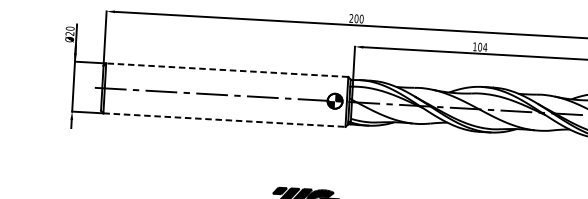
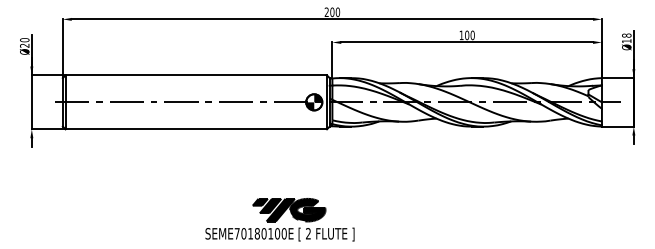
text: (485, 47) -> (472, 35), 104 -> 100
line: (227, 70) -> (196, 75), dashed -> solid
line: (224, 120) -> (196, 129), dashed -> solid

